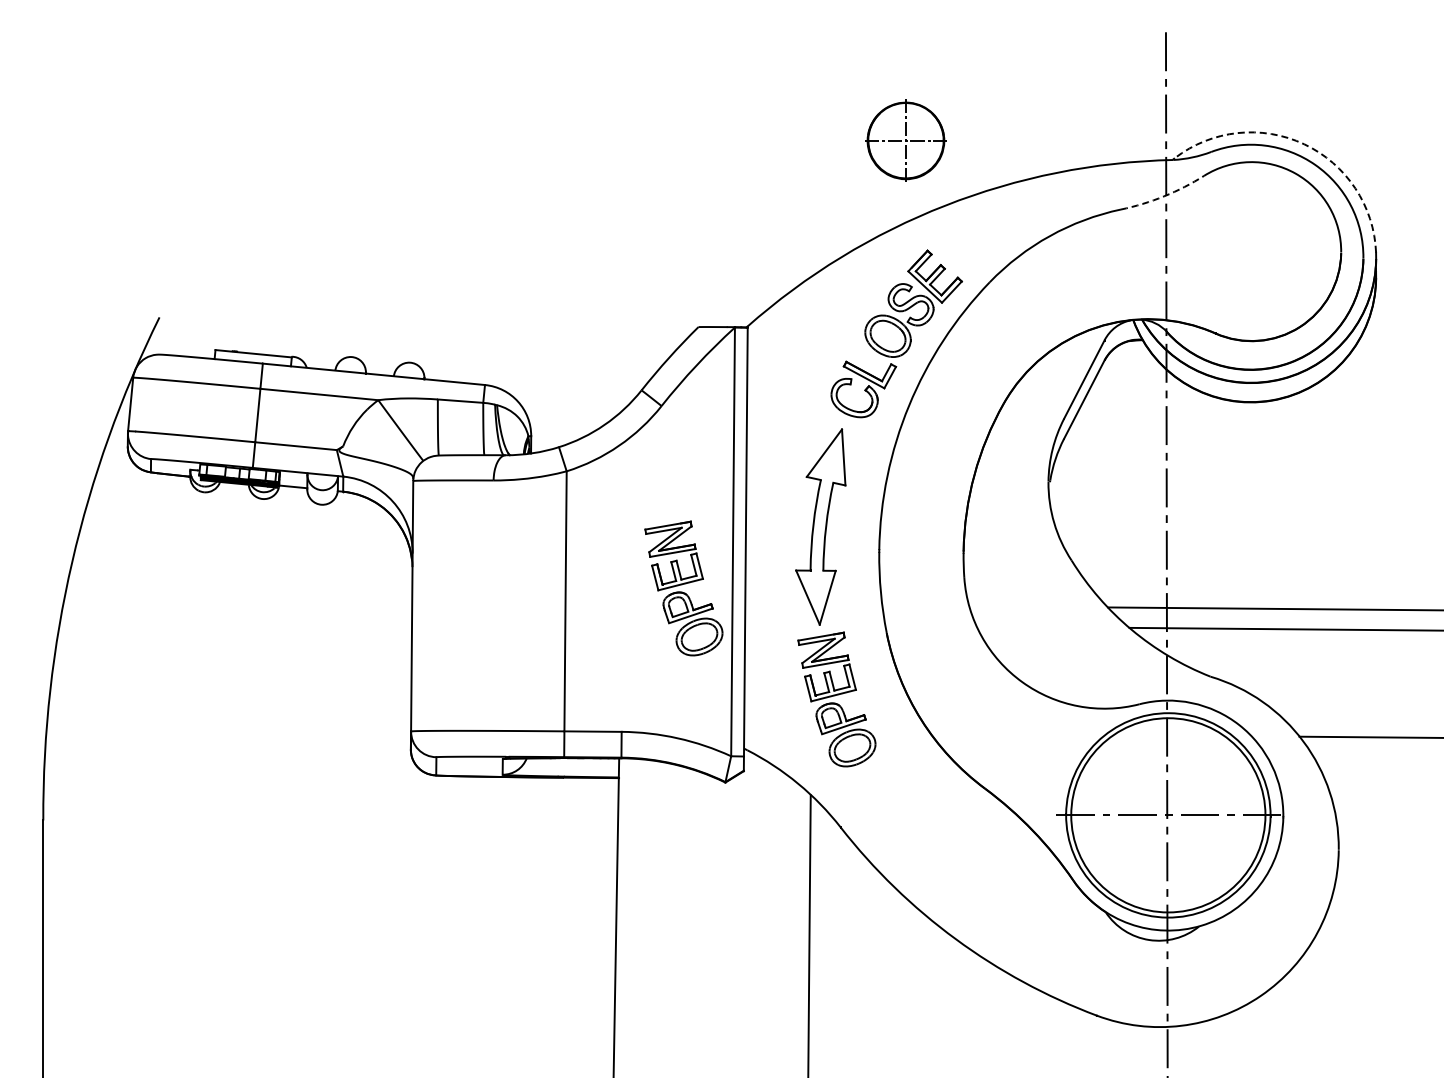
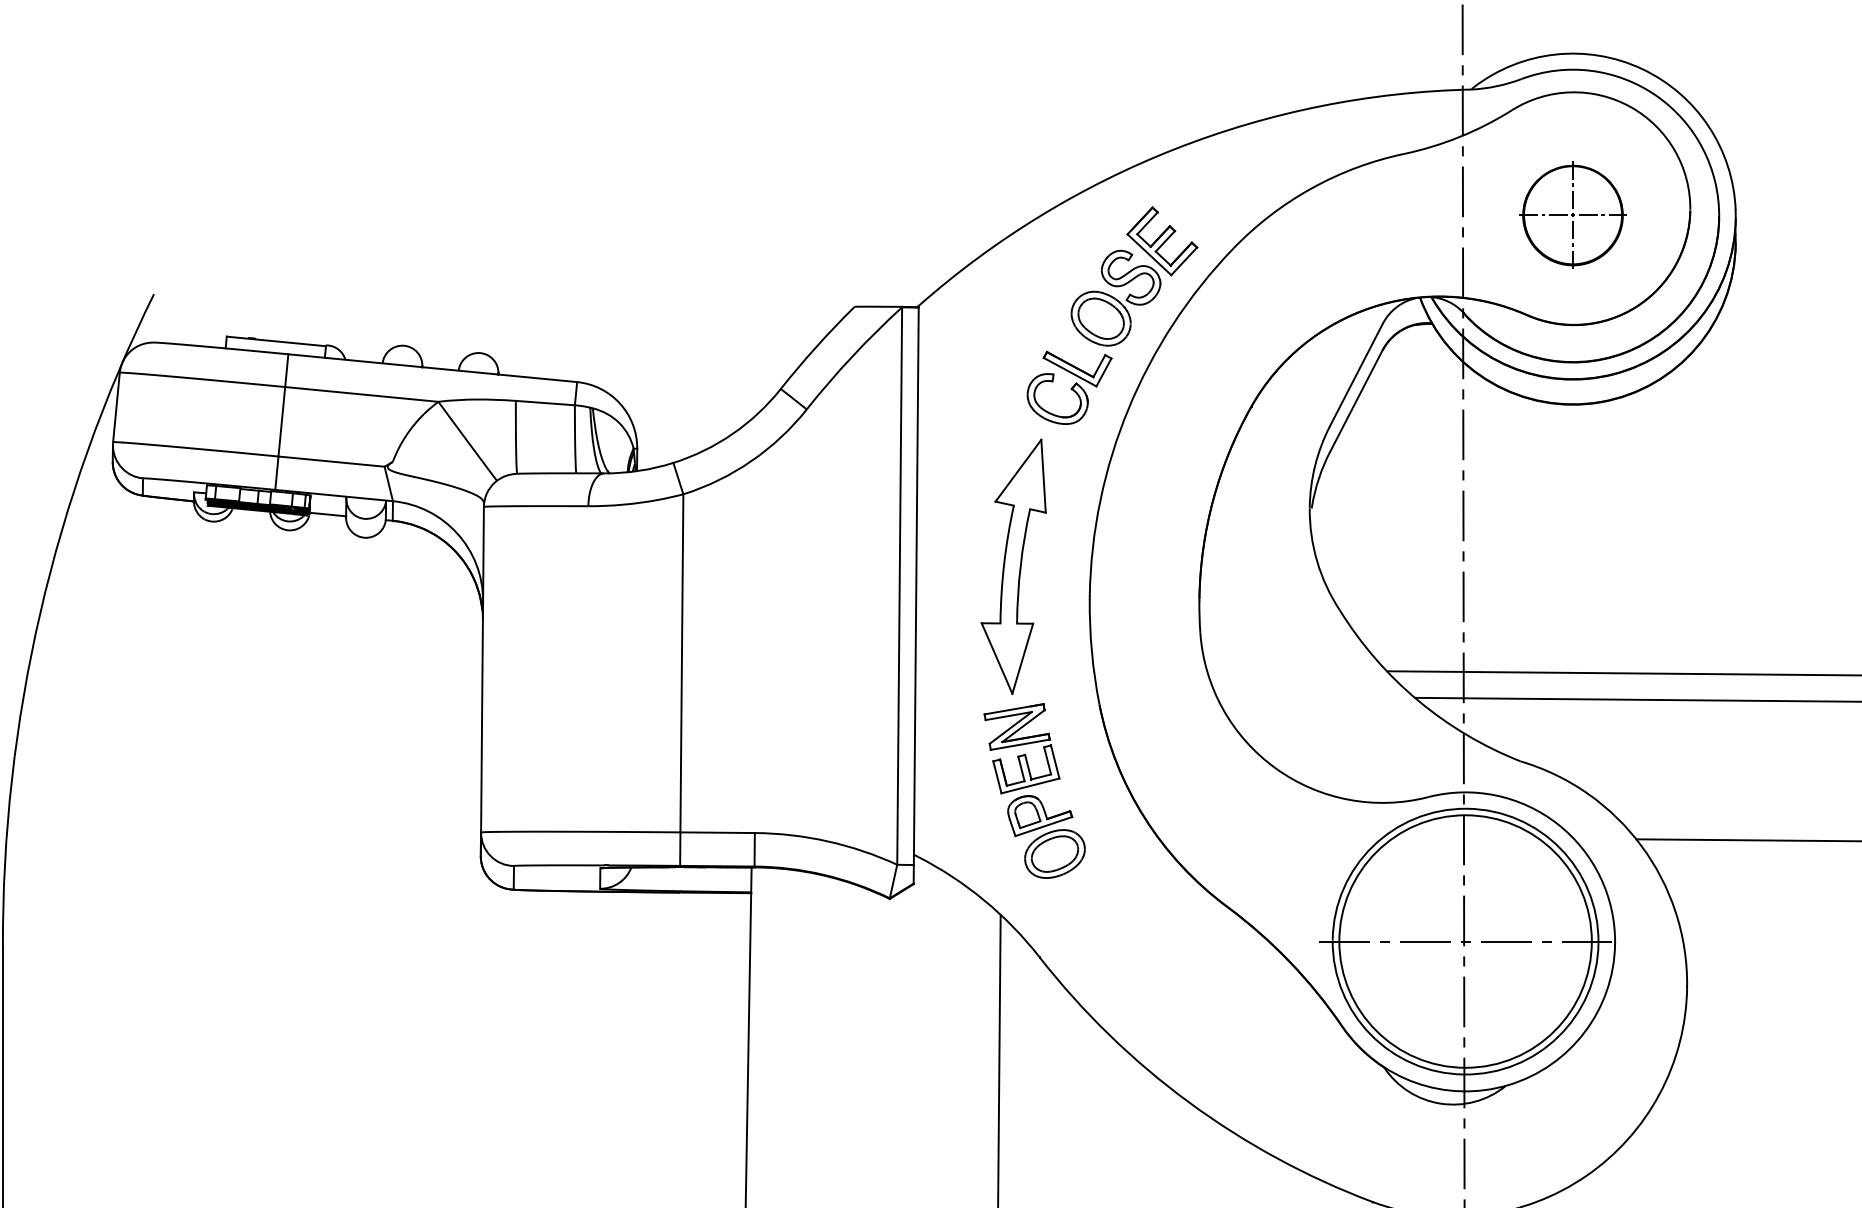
part: (905, 140) -> (1572, 215), moved
arc: (1304, 144) -> (1642, 69), dashed -> solid
arc: (1164, 196) -> (1460, 137), dashed -> solid
part: (683, 588) -> (835, 646), removed

